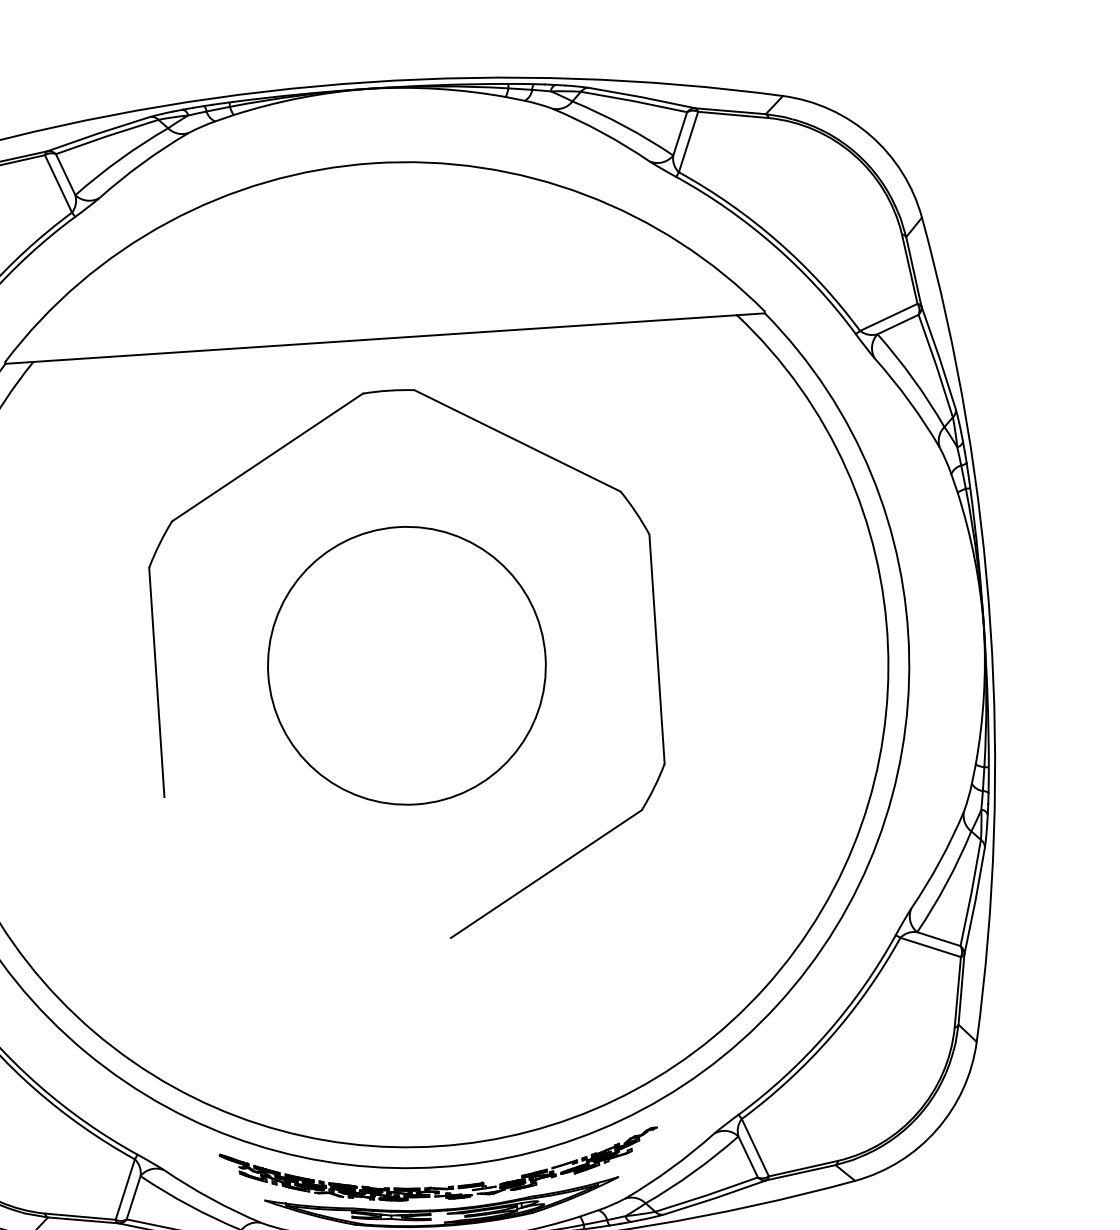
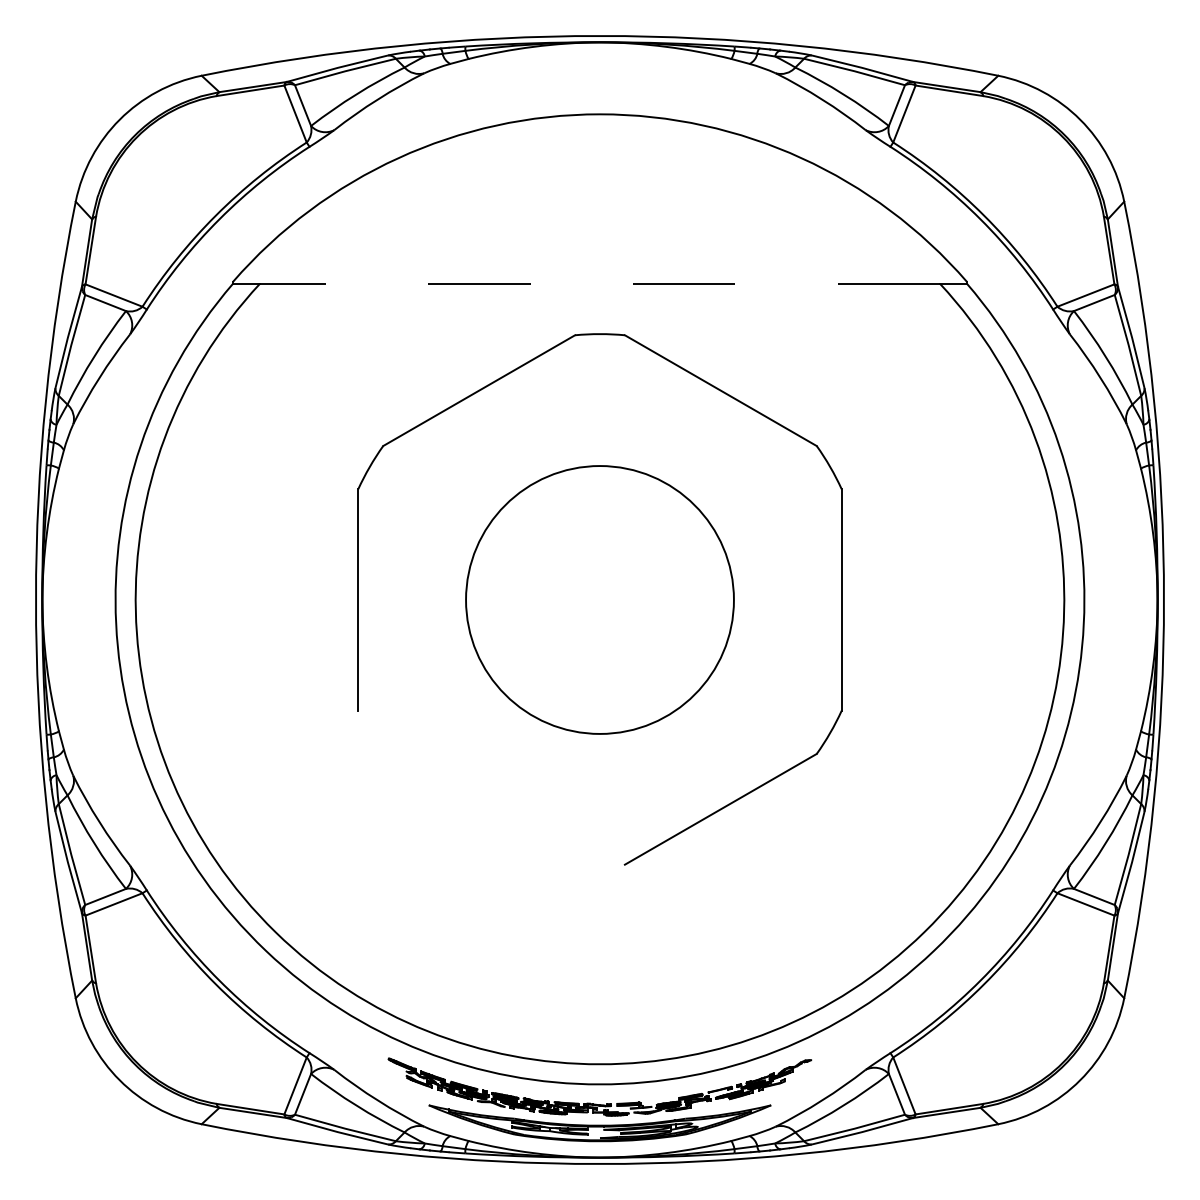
line: (384, 338) -> (599, 283), solid -> dashed

